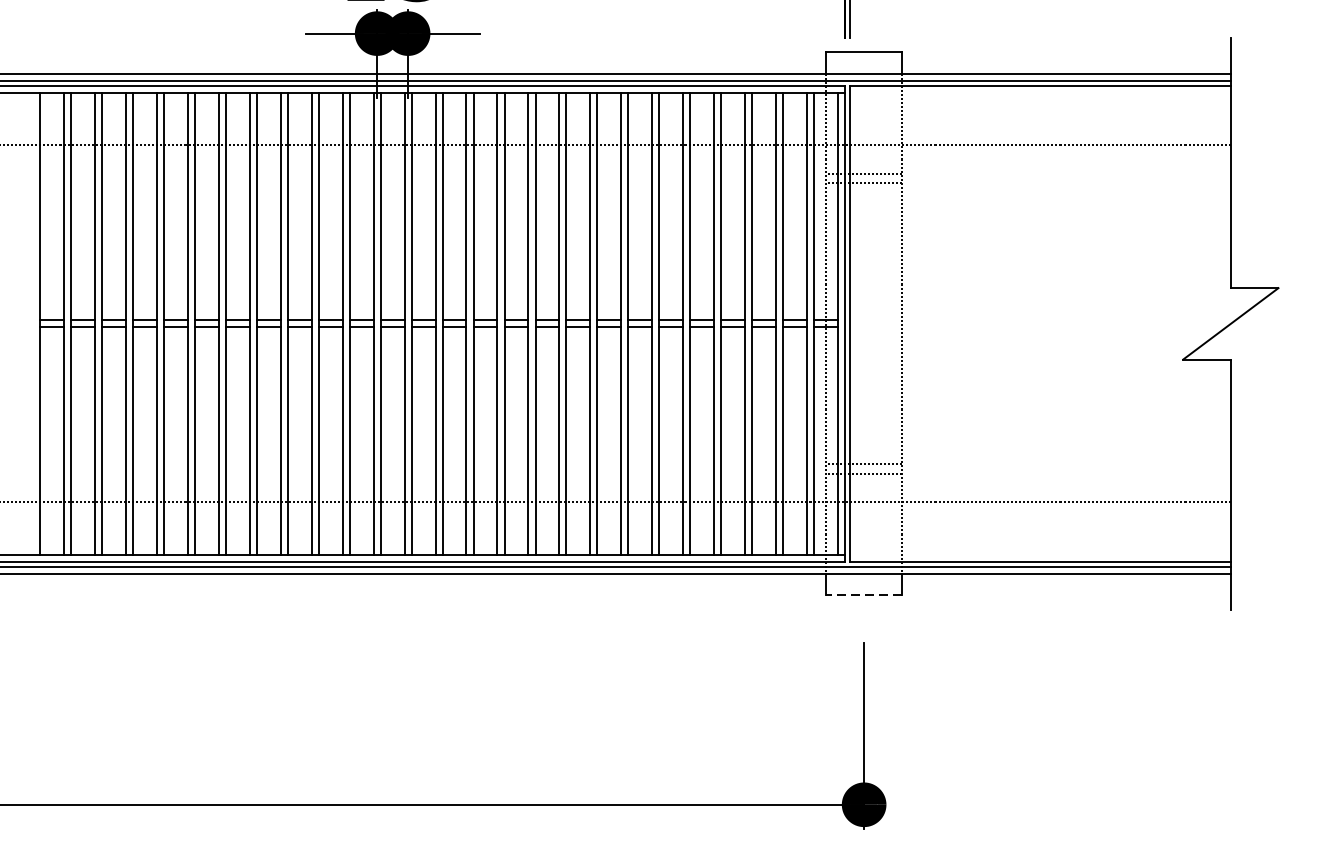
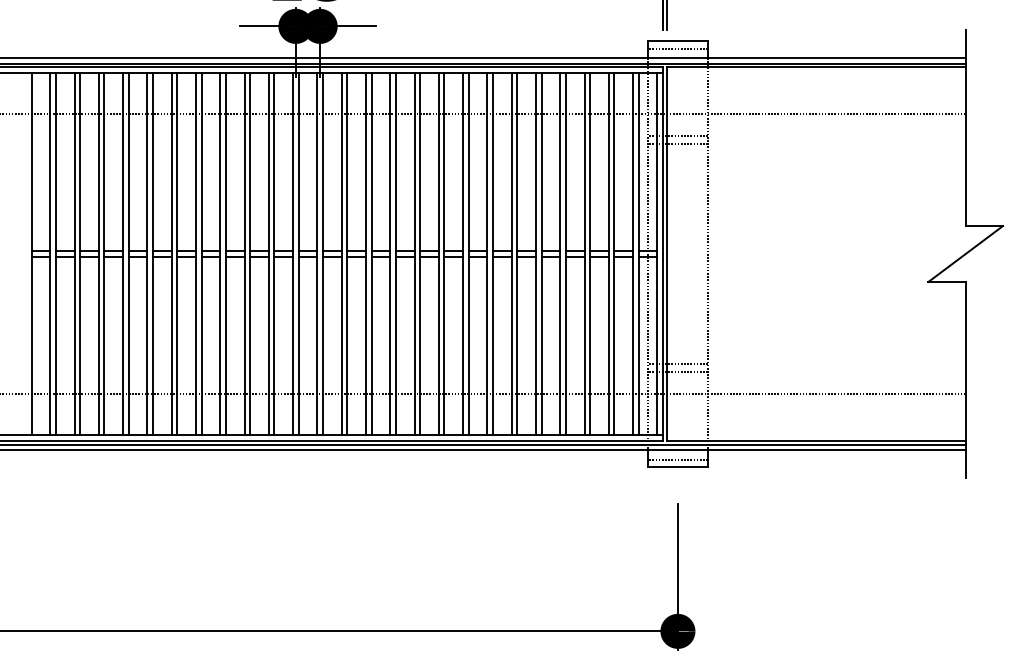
line: (863, 61) -> (677, 48), added
line: (863, 585) -> (677, 459), added
line: (863, 595) -> (677, 467), dashed -> solid

